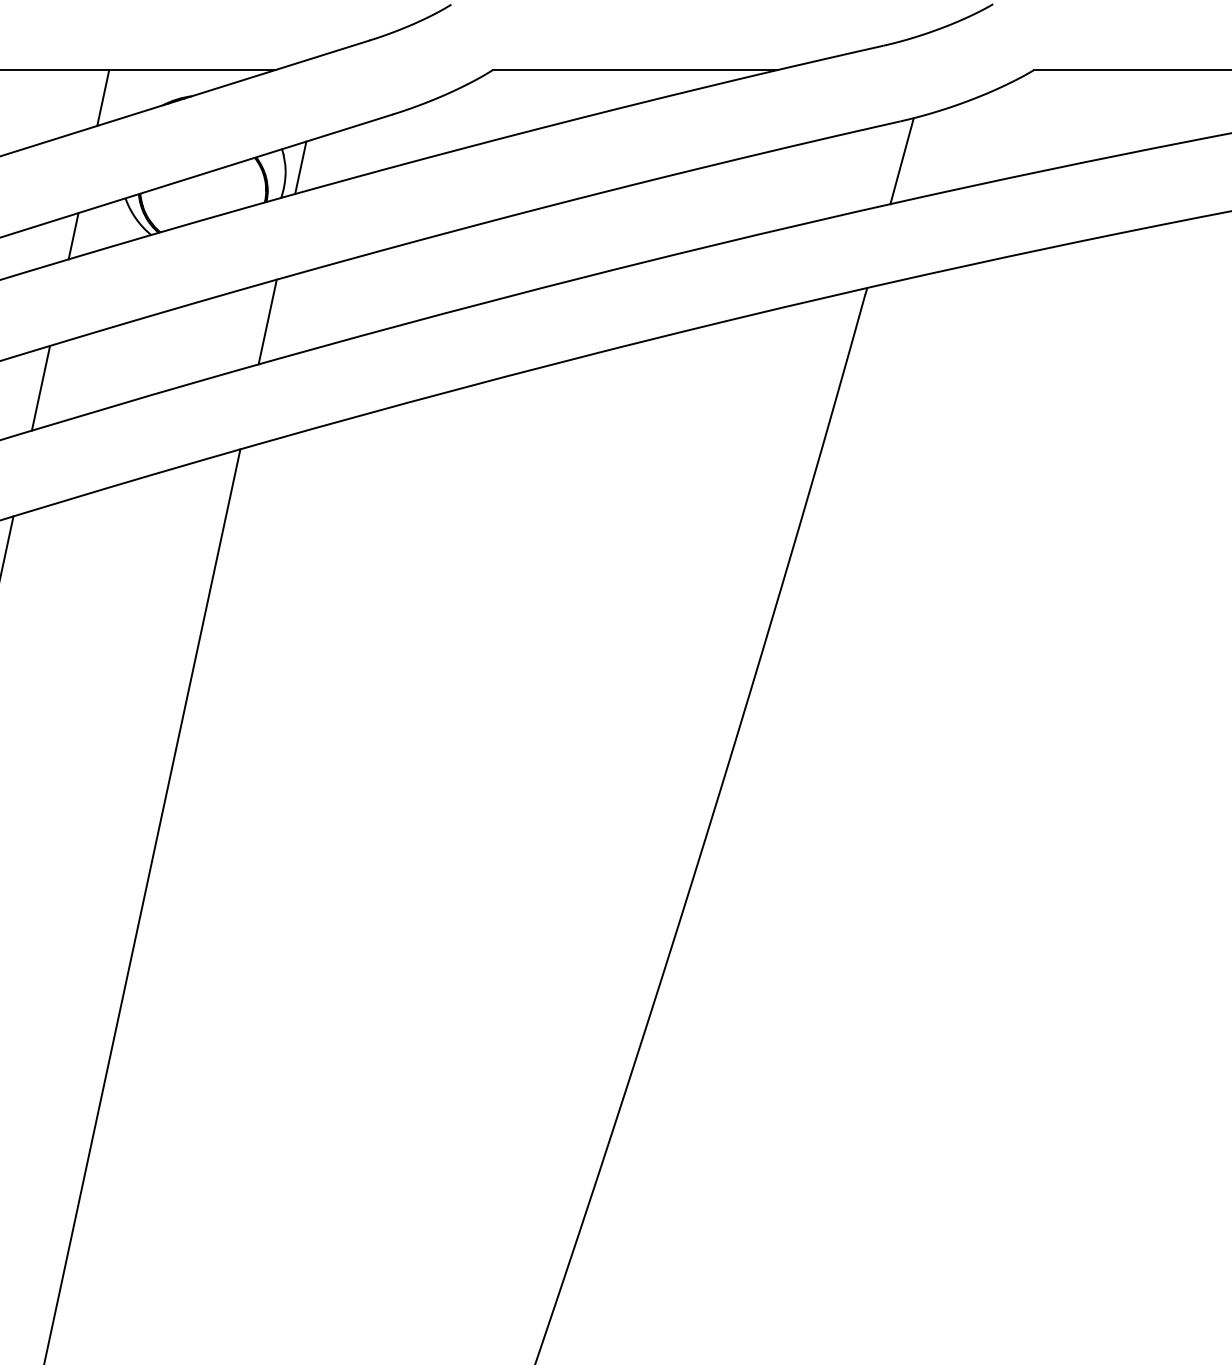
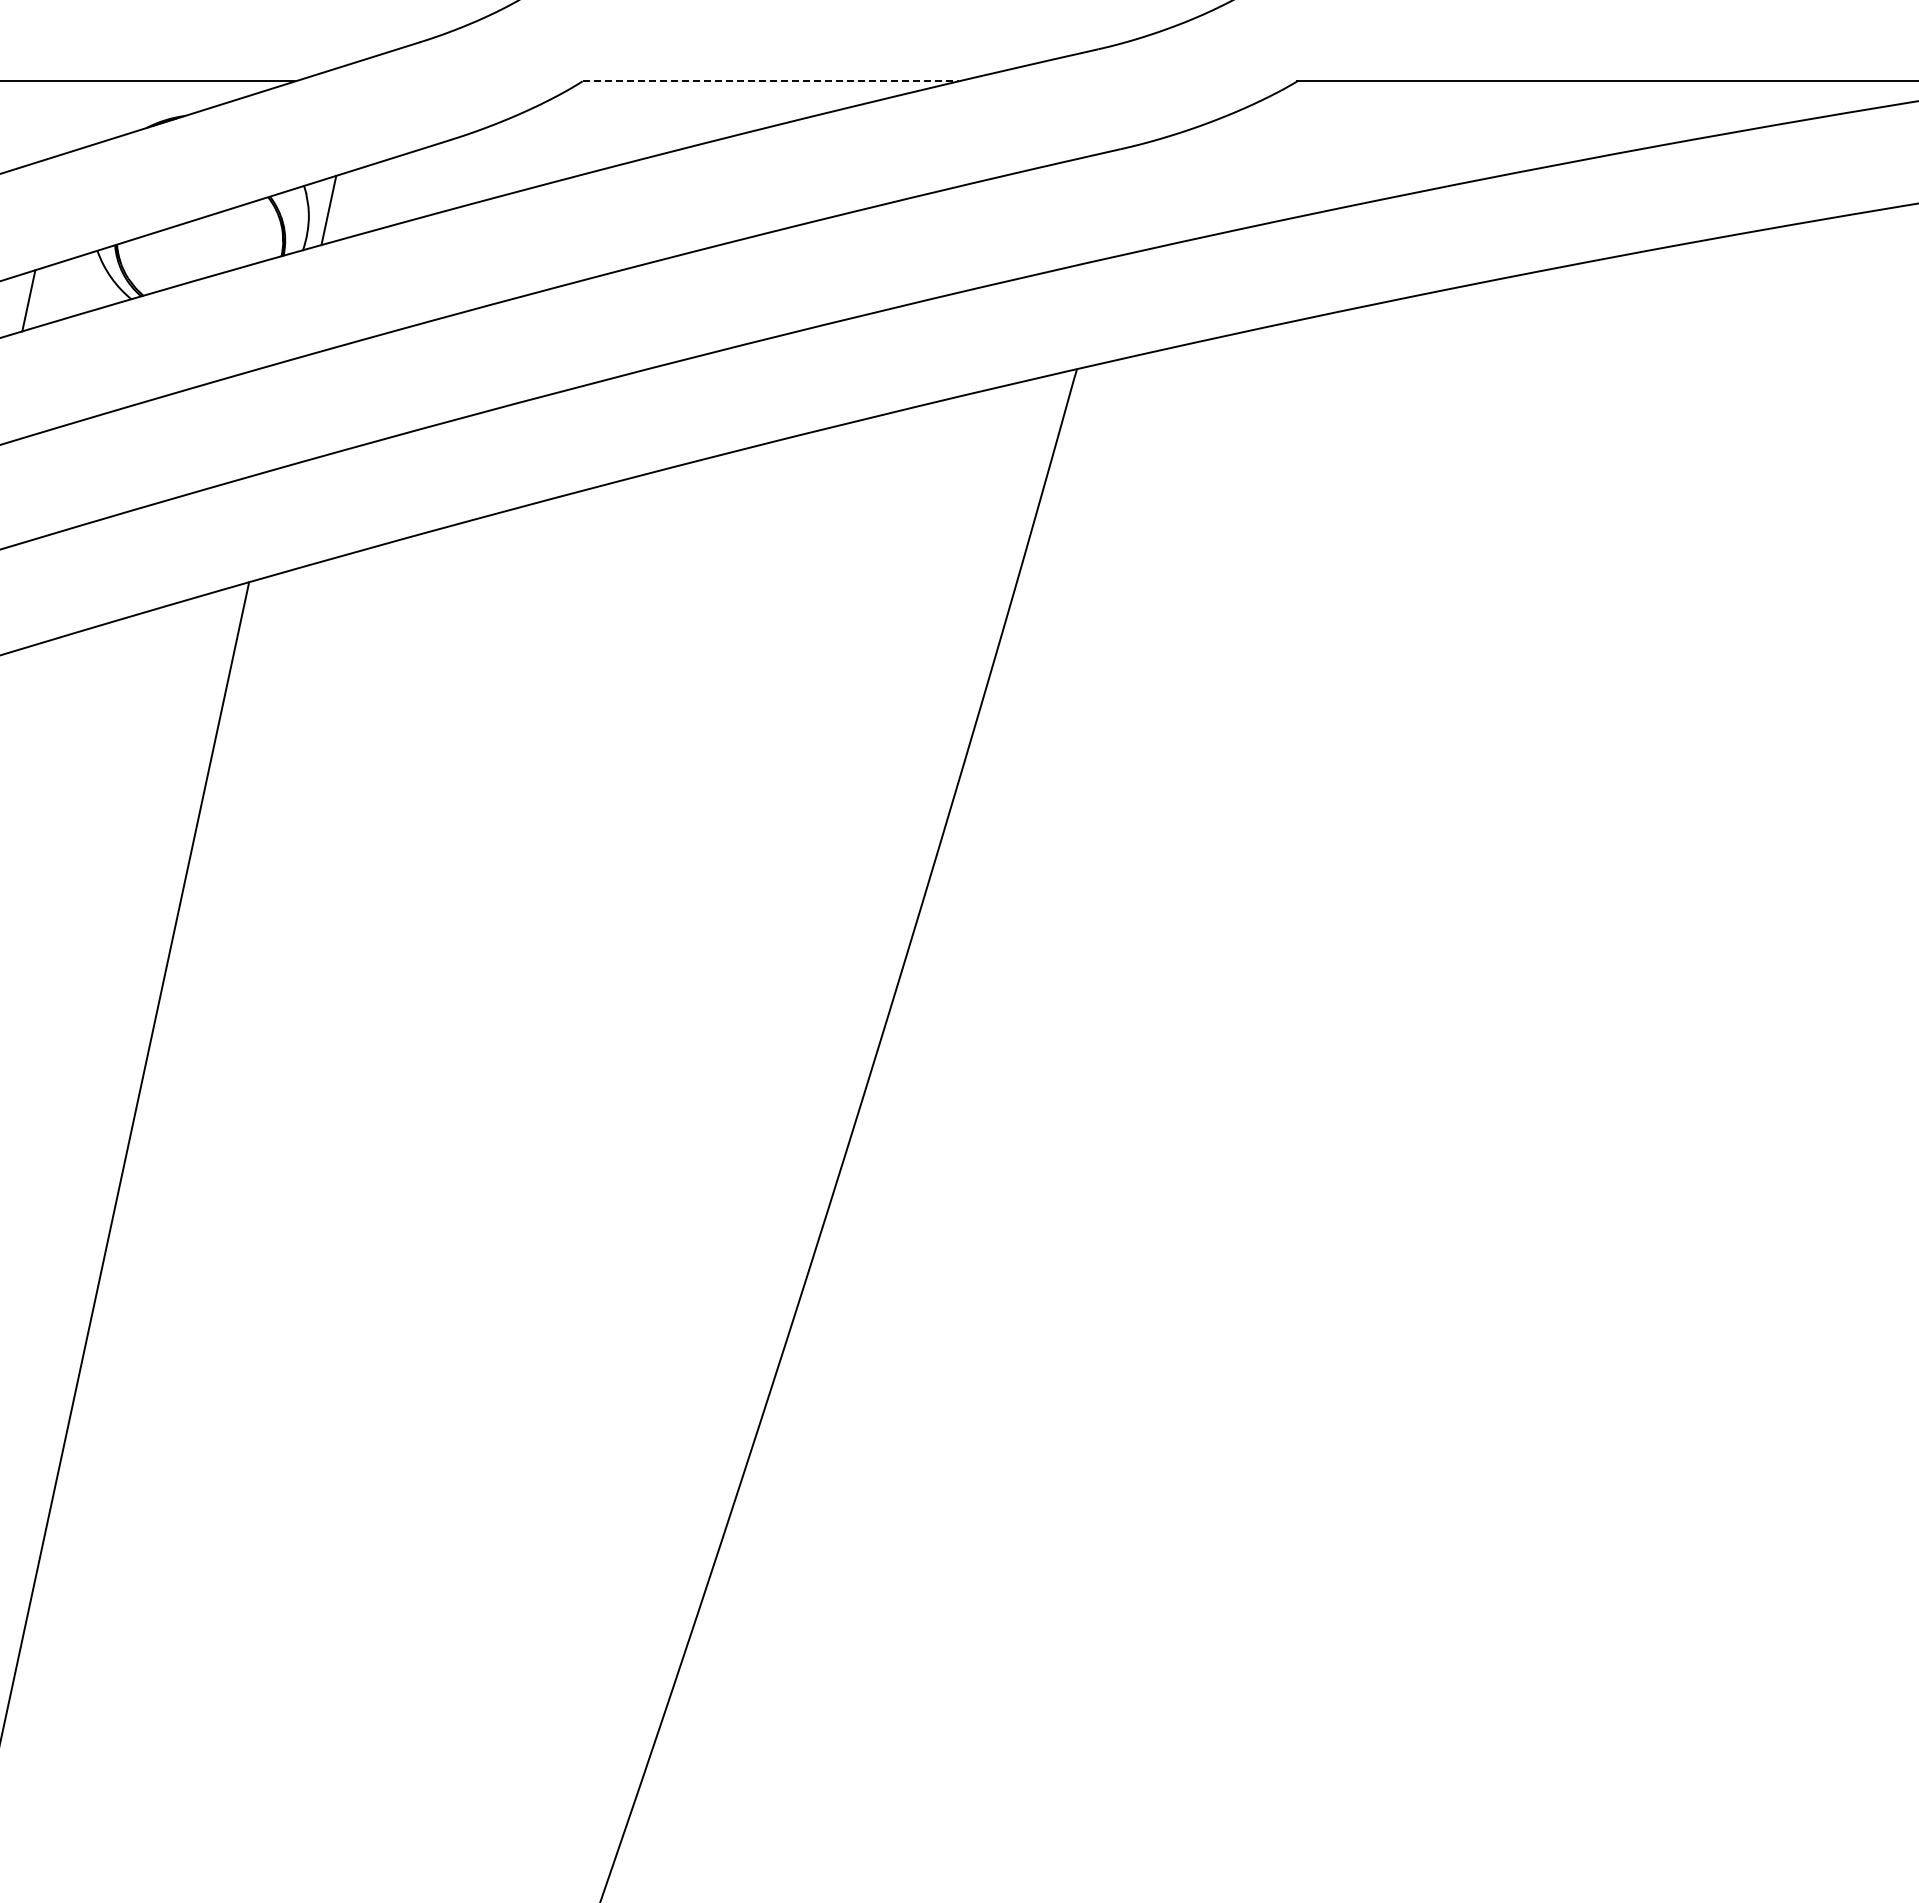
line: (635, 70) -> (771, 81), solid -> dashed
line: (102, 98) -> (67, 118), removed
line: (901, 161) -> (1122, 201), removed
line: (267, 322) -> (285, 414), removed

